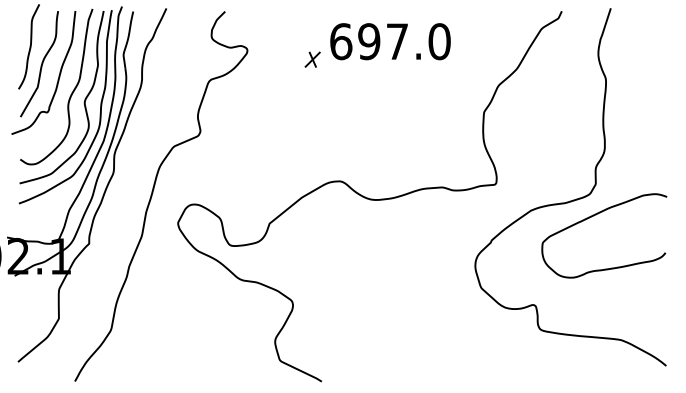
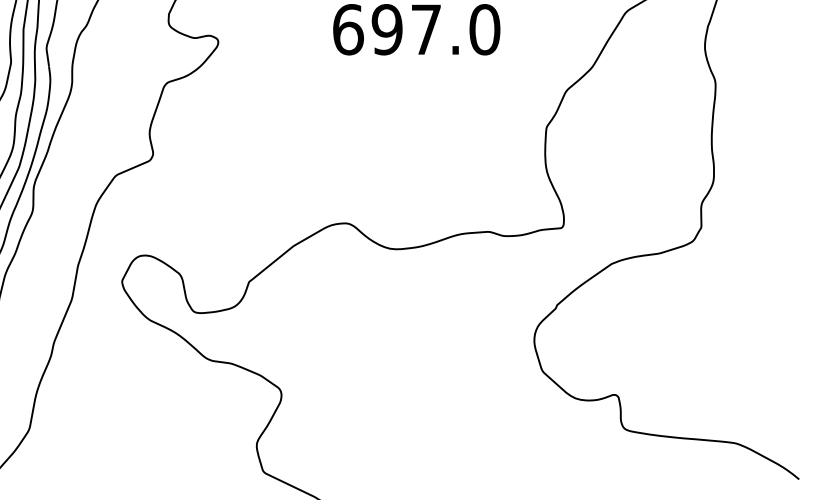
part: (312, 59) -> (308, 54), removed
curve: (594, 216) -> (699, 272), removed

